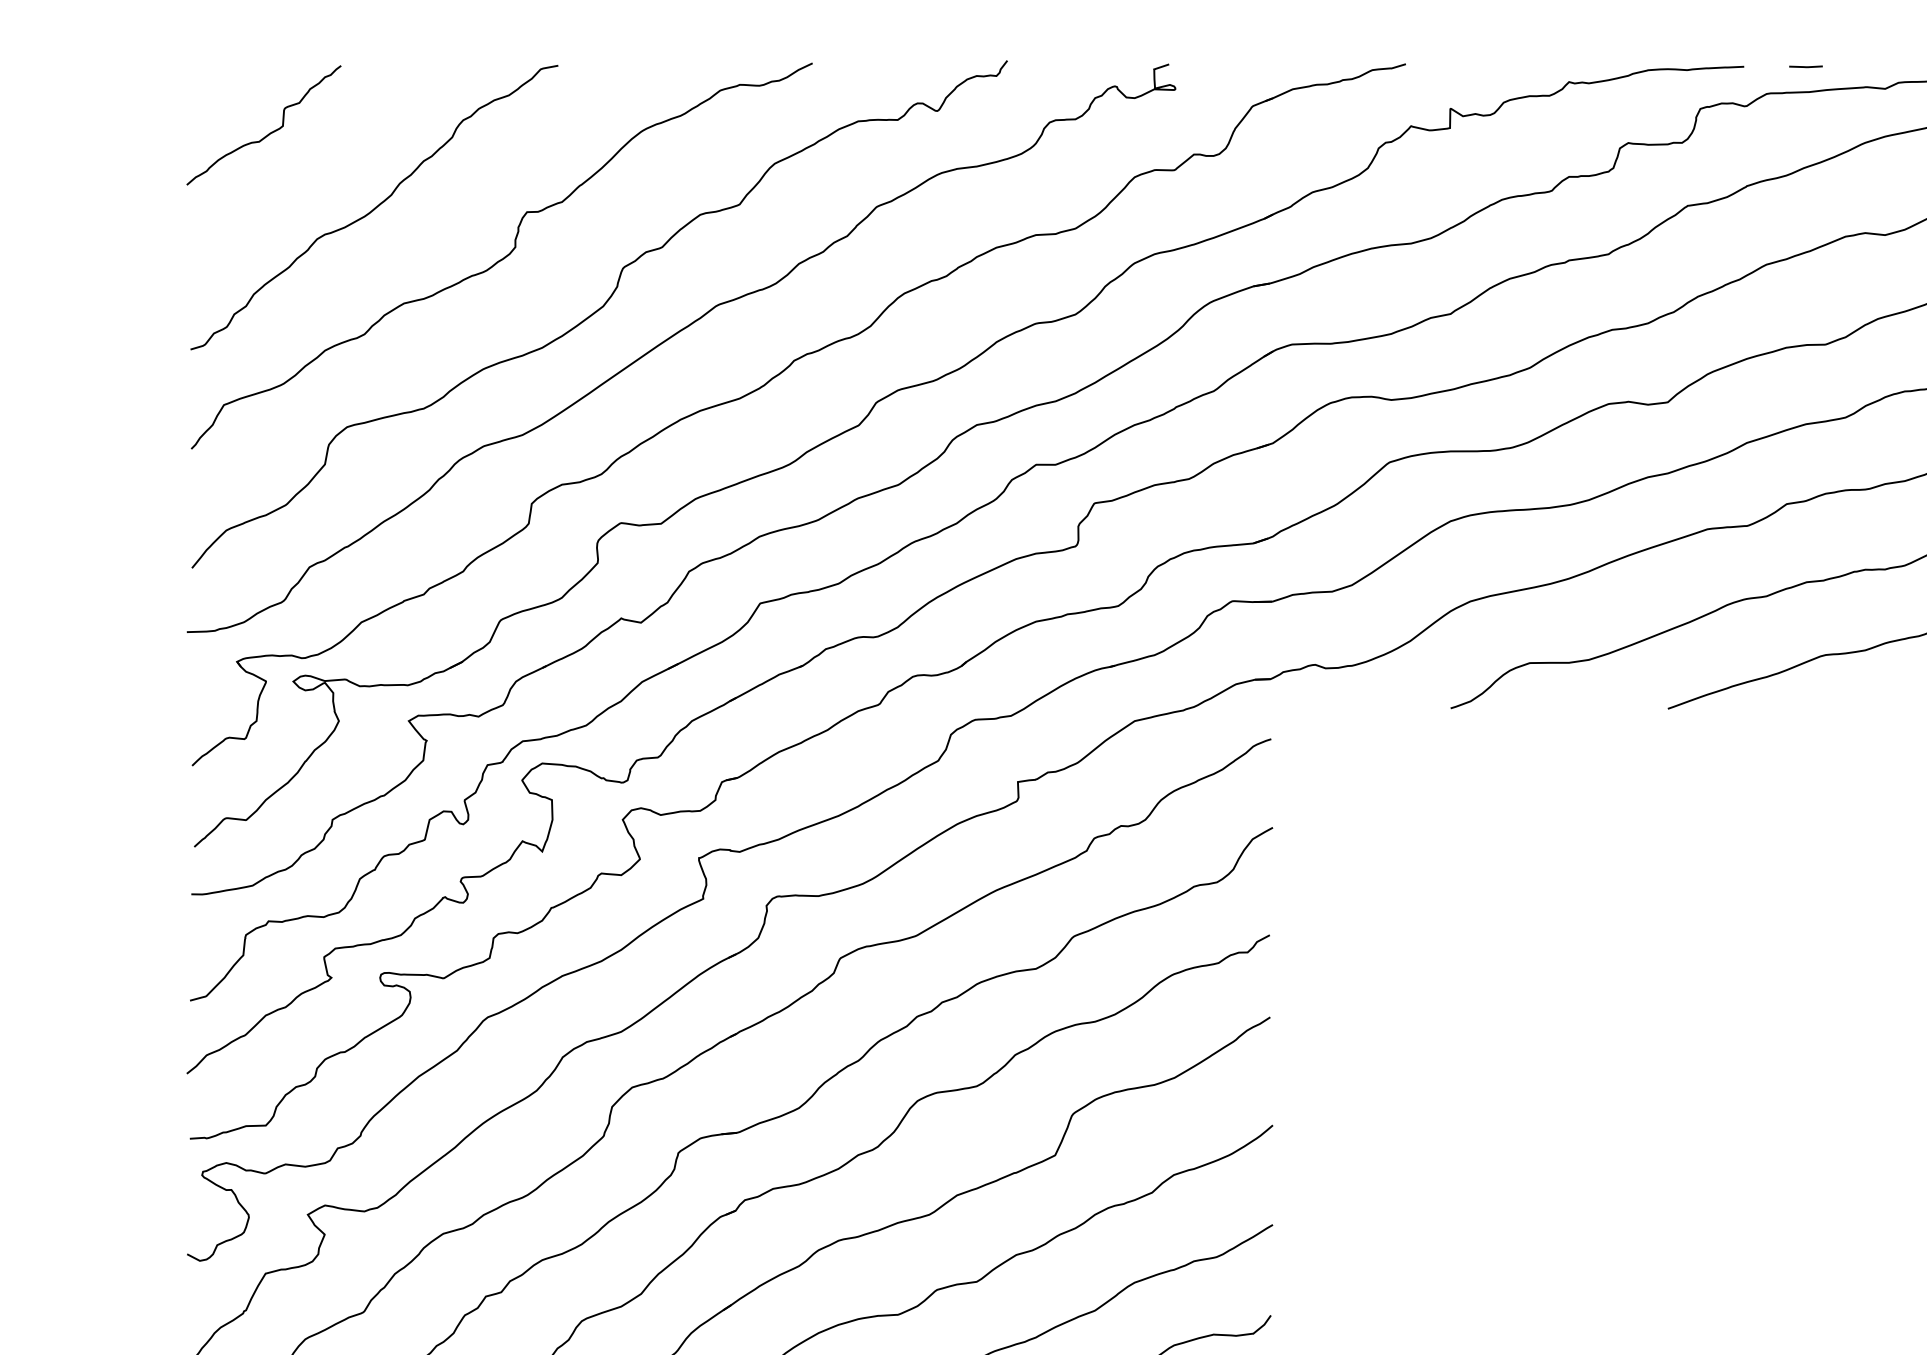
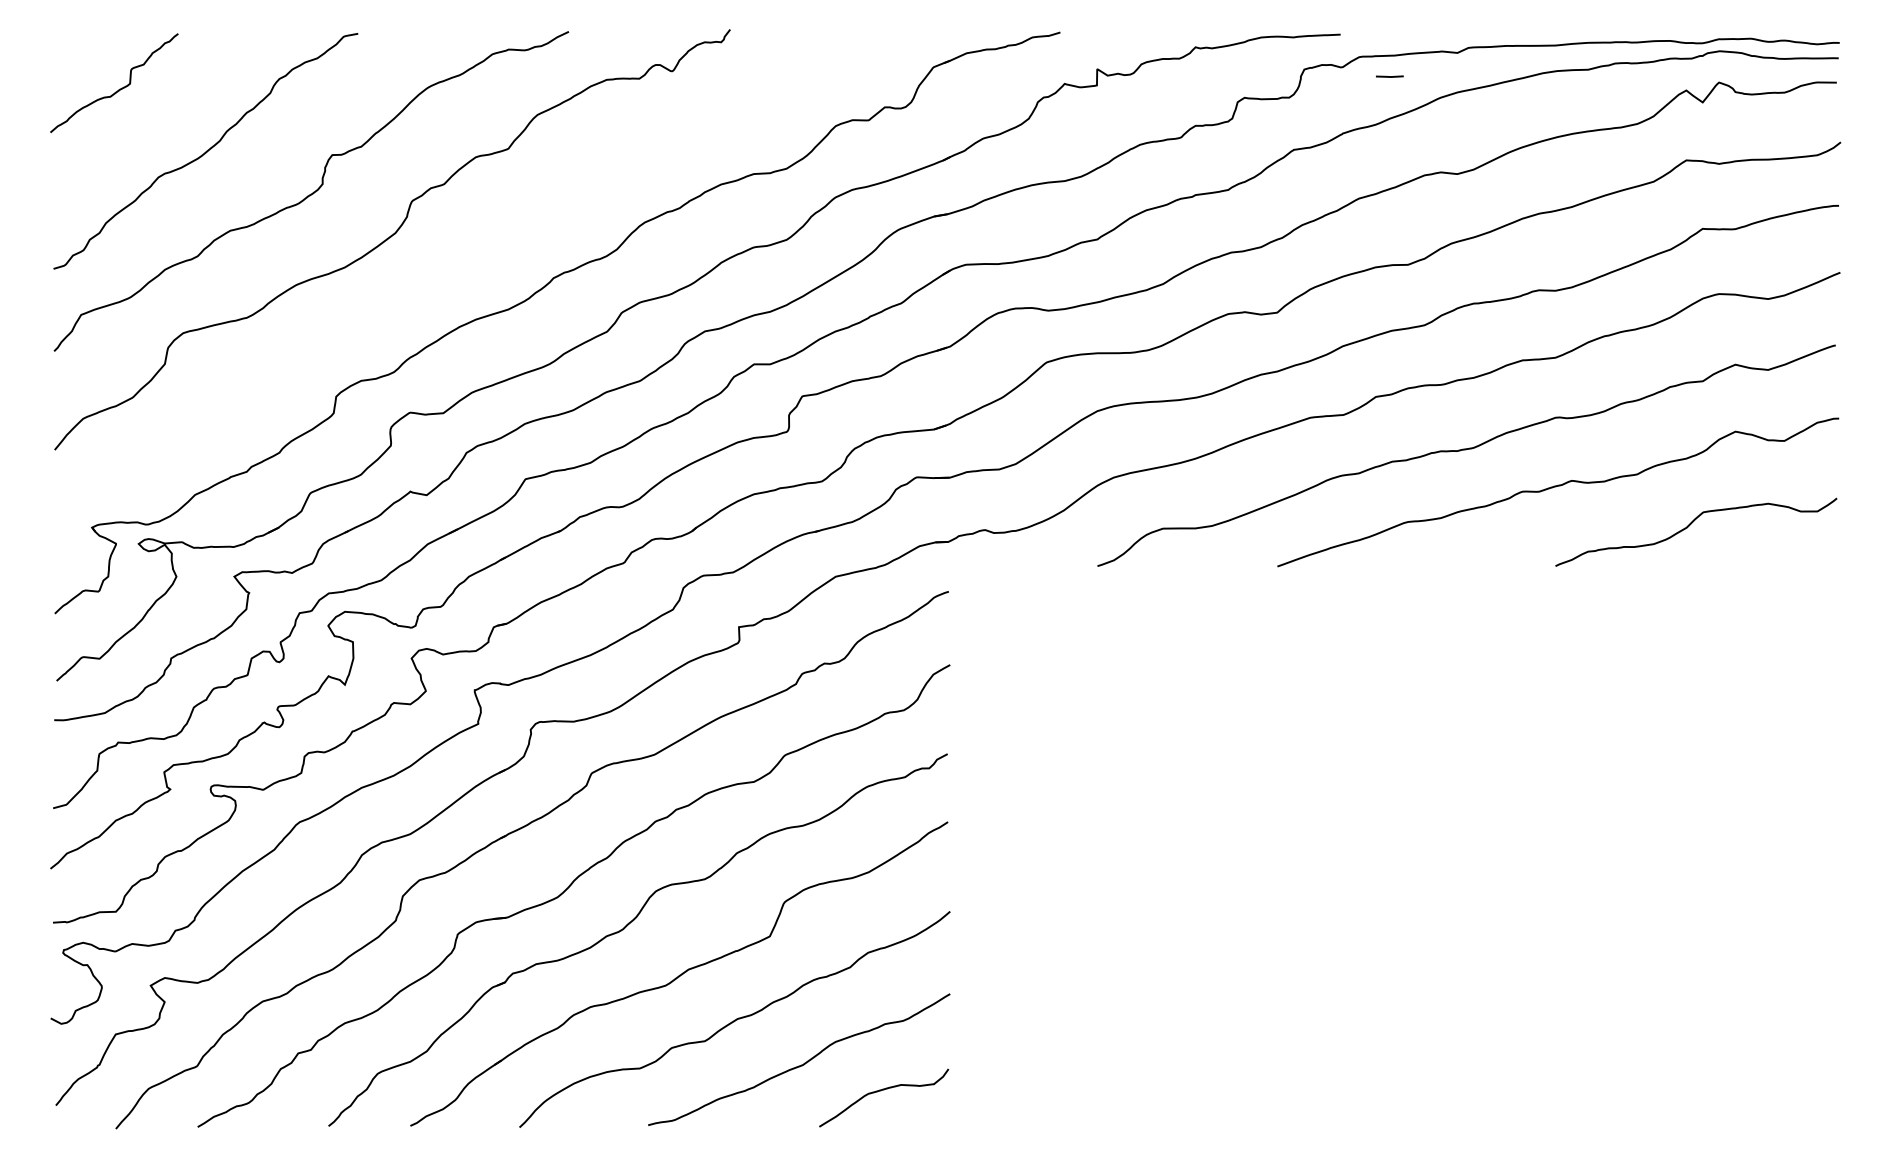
line: (1805, 66) -> (1389, 76), moved
curve: (675, 335) -> (455, 257), removed

